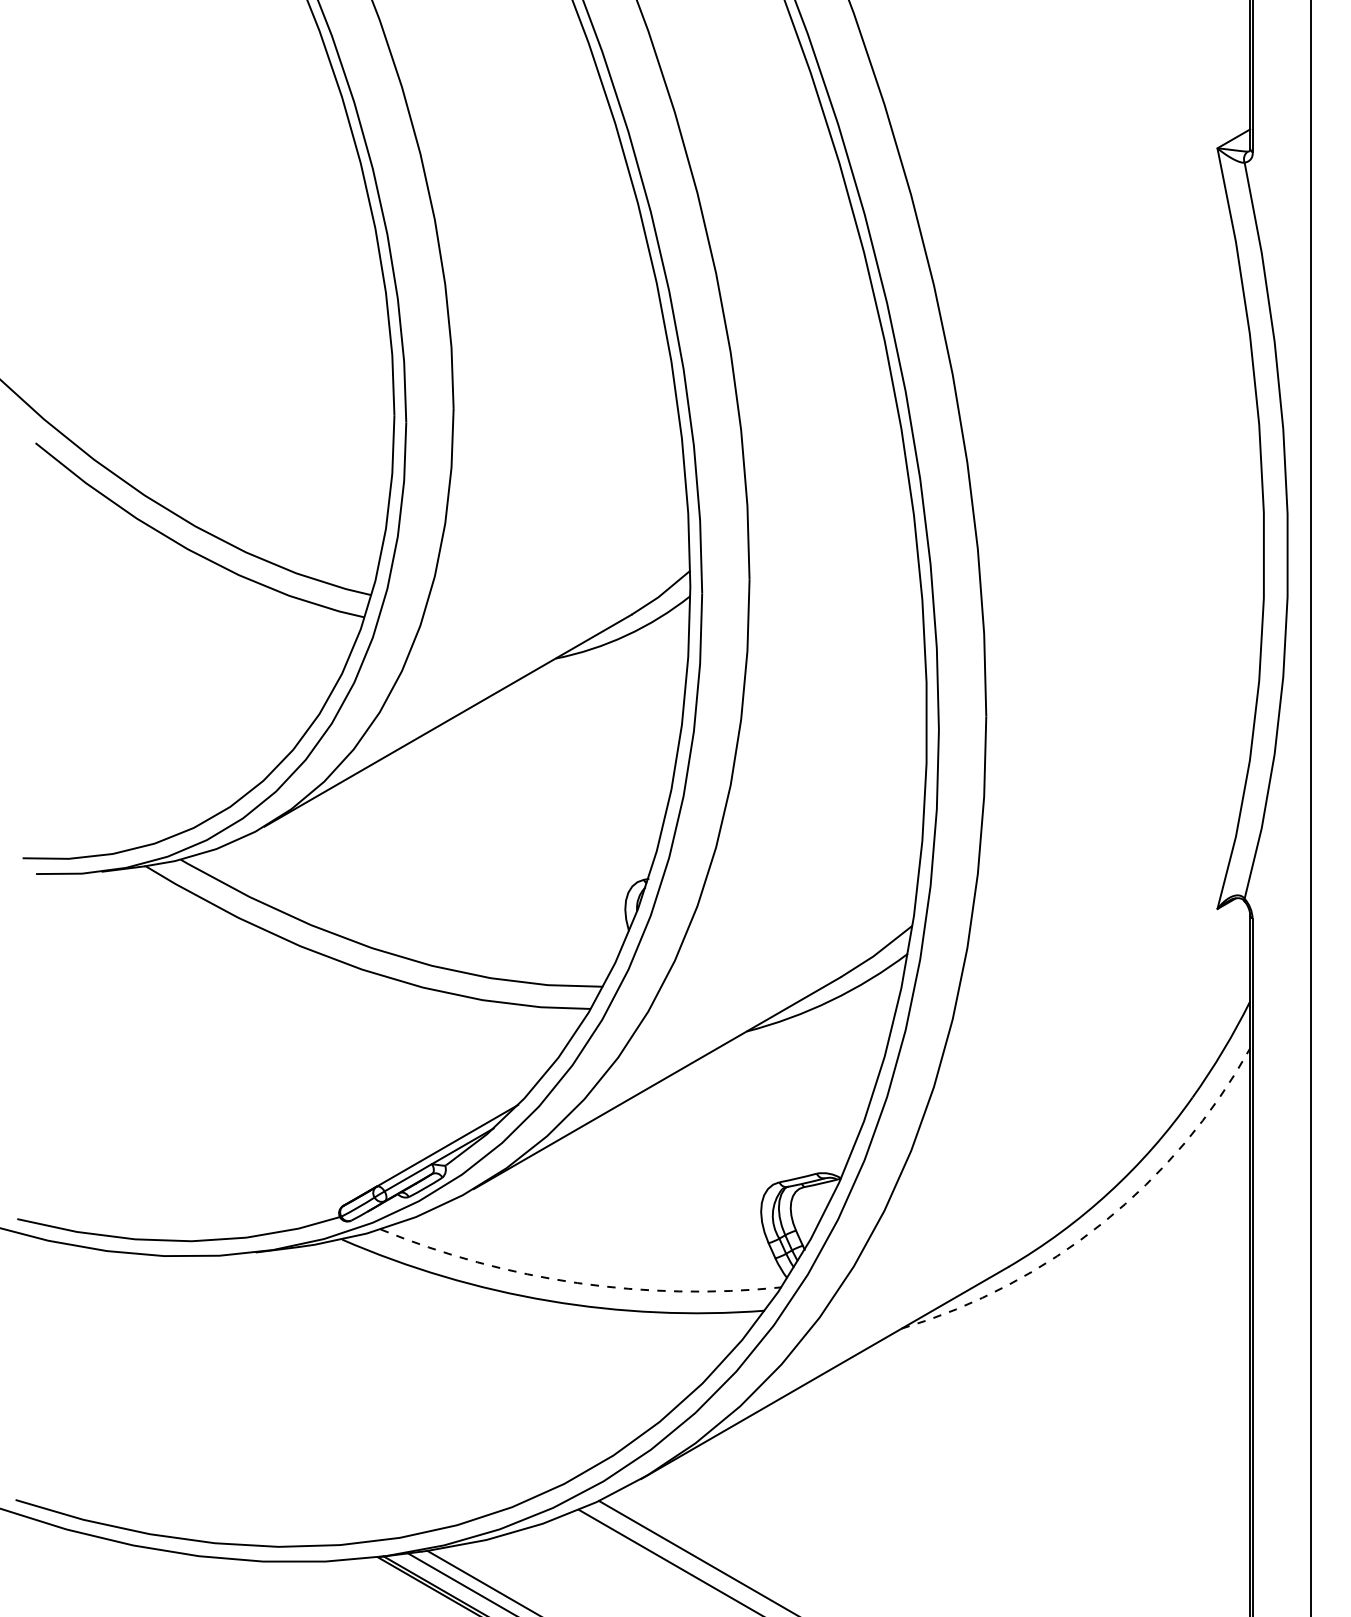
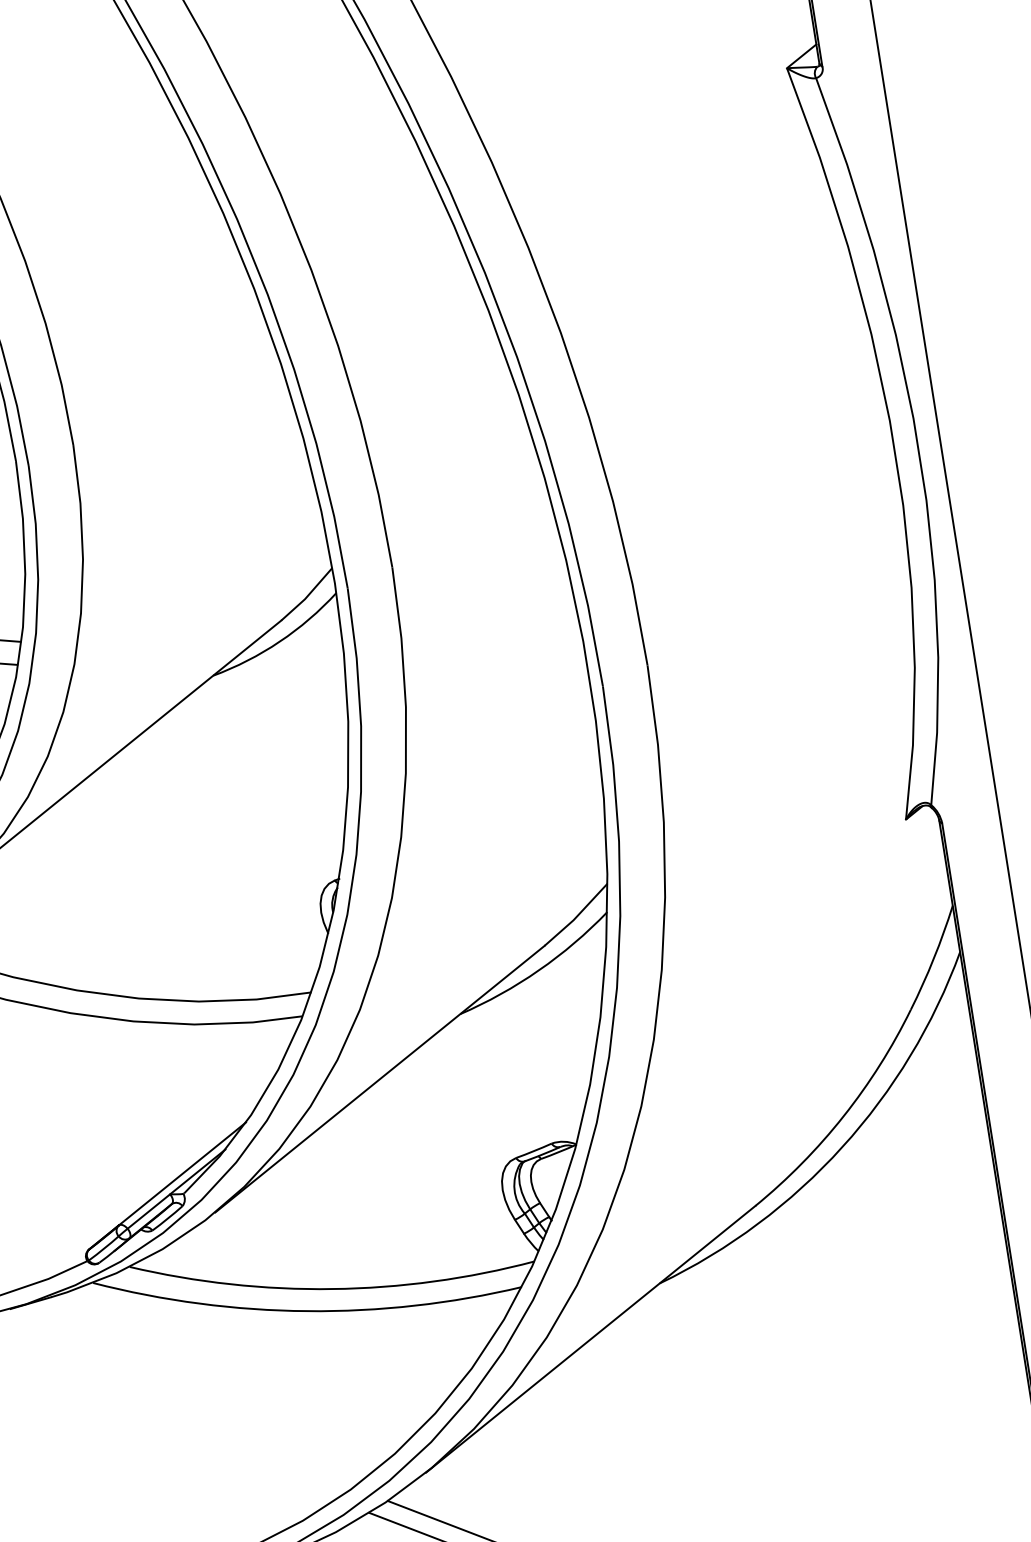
arc: (1103, 1222) -> (842, 1146), dashed -> solid
arc: (577, 1283) -> (332, 1289), dashed -> solid

